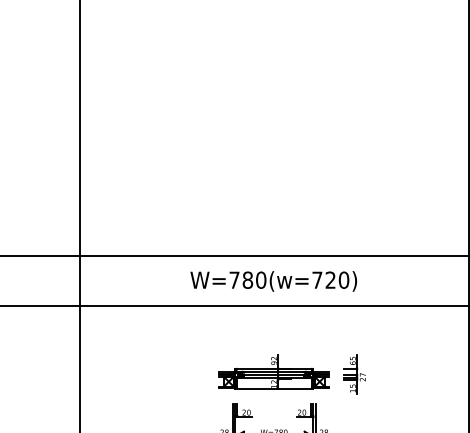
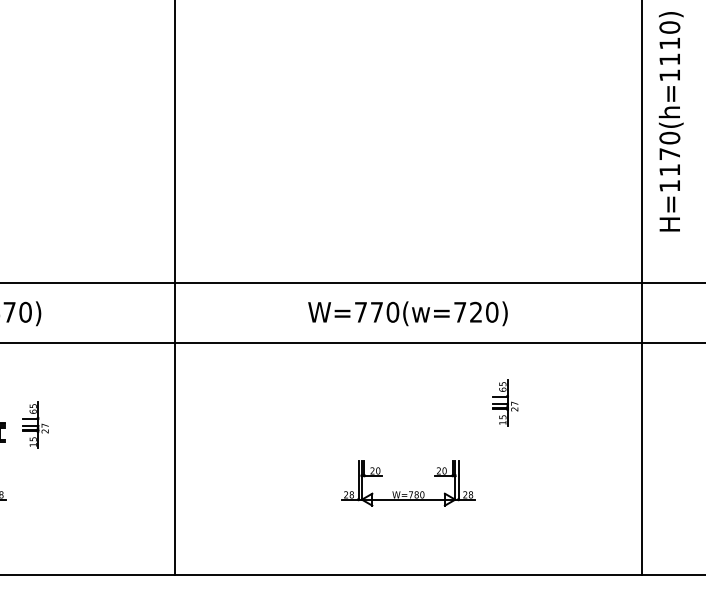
text: (247, 279) -> (376, 311), W=780(w=720) -> W=770(w=720)
part: (274, 372) -> (408, 422), removed
part: (355, 373) -> (505, 402), moved

